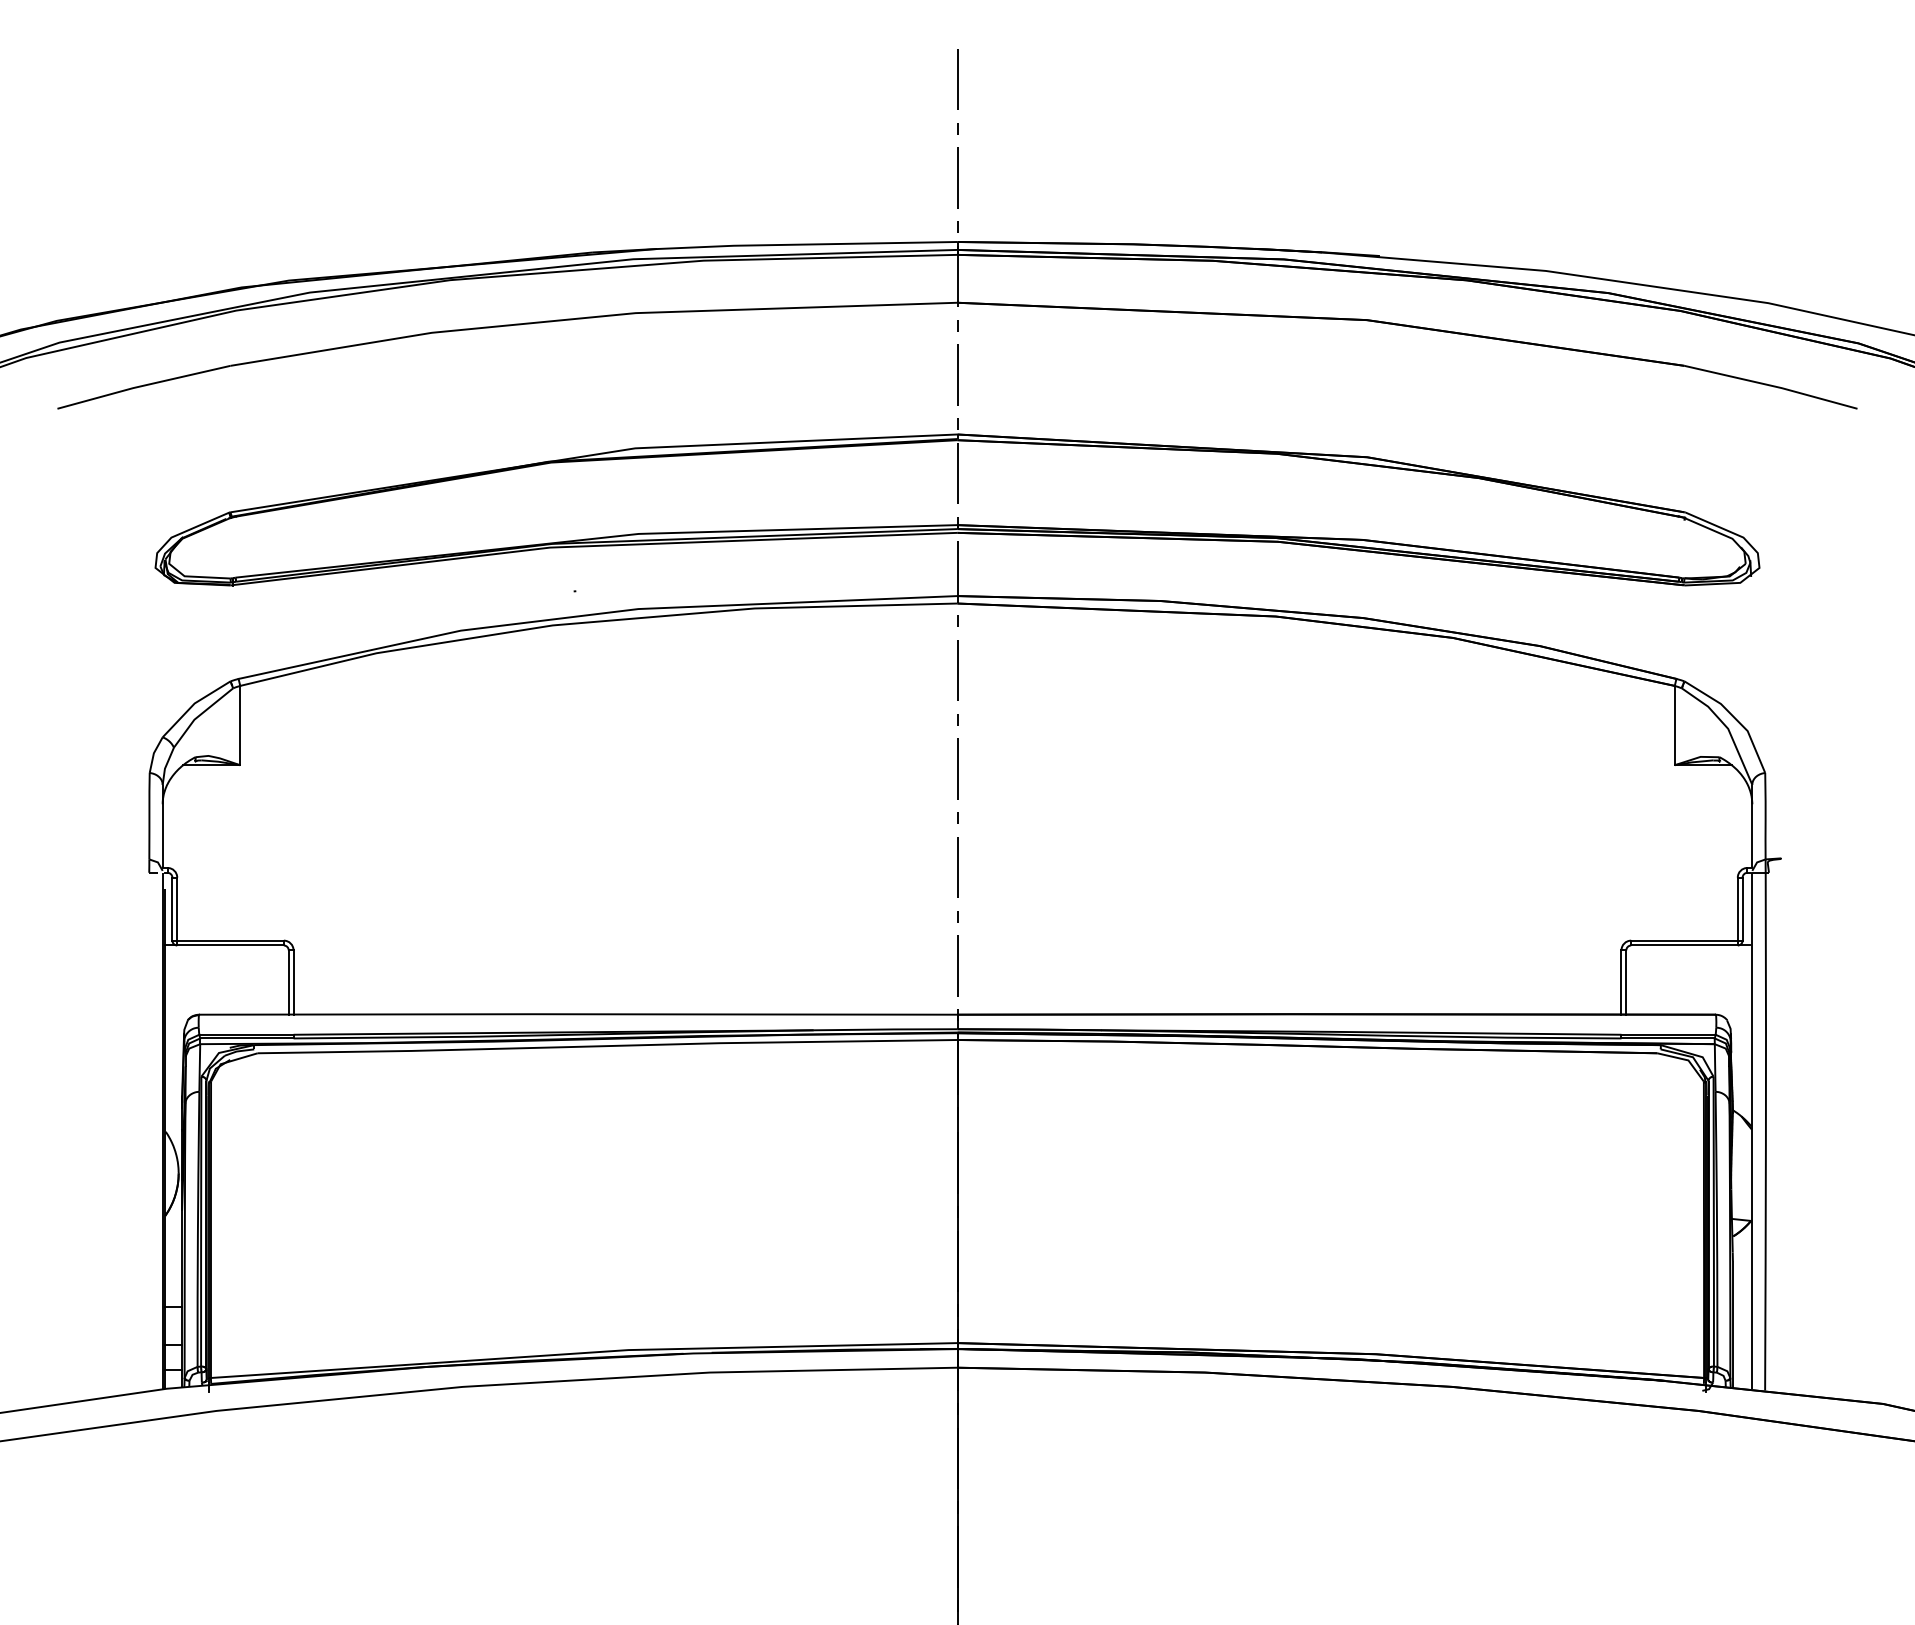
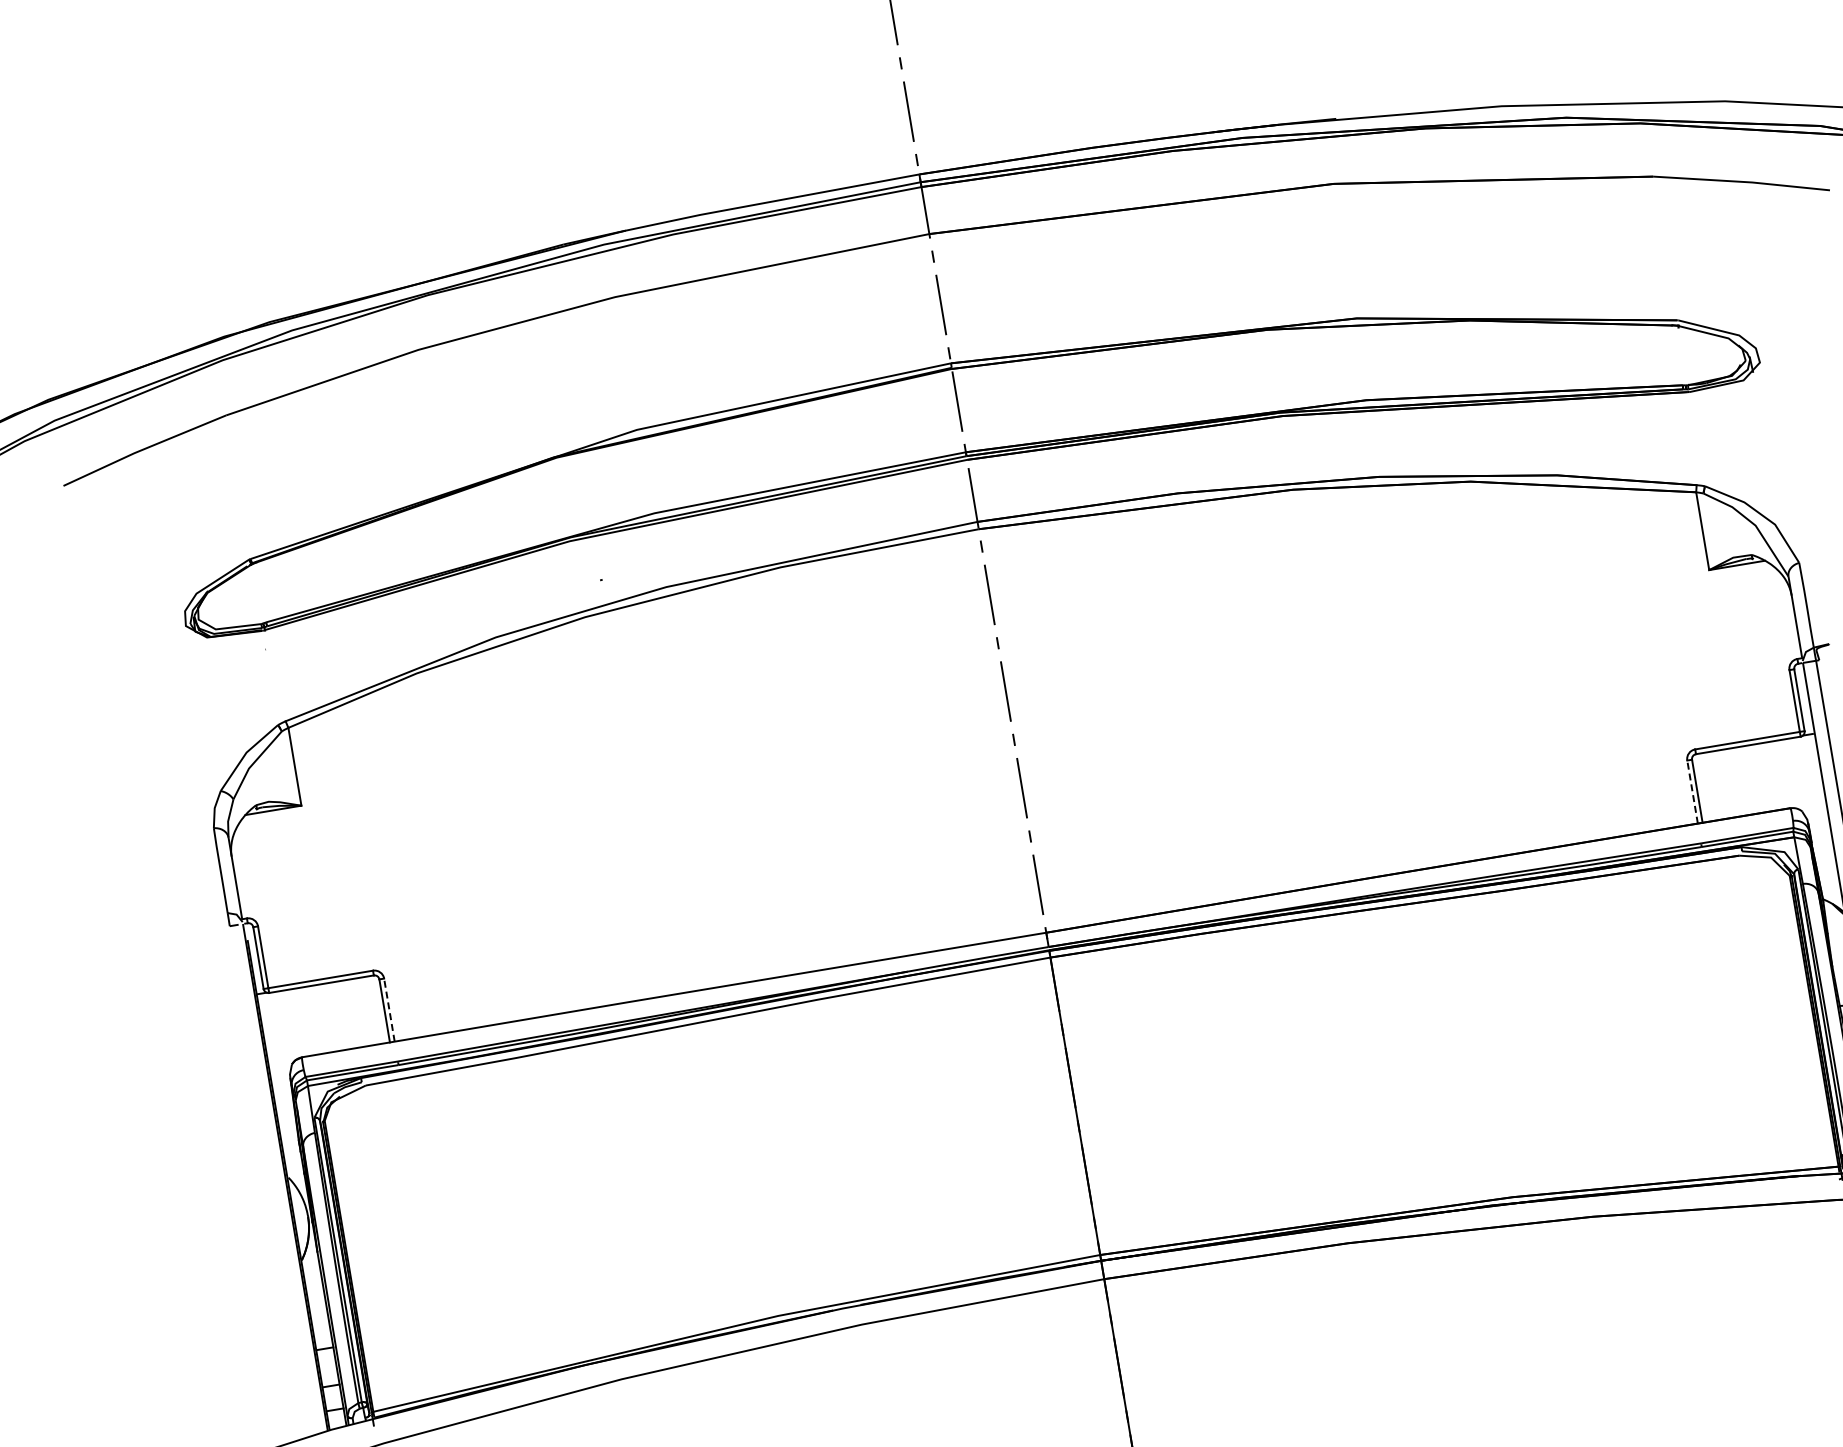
line: (293, 981) -> (389, 1009), solid -> dashed
line: (1621, 981) -> (1692, 791), solid -> dashed

